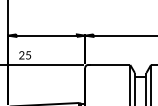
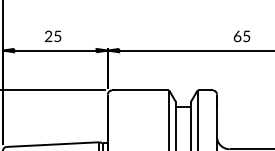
text: (24, 55) -> (52, 36), moved

